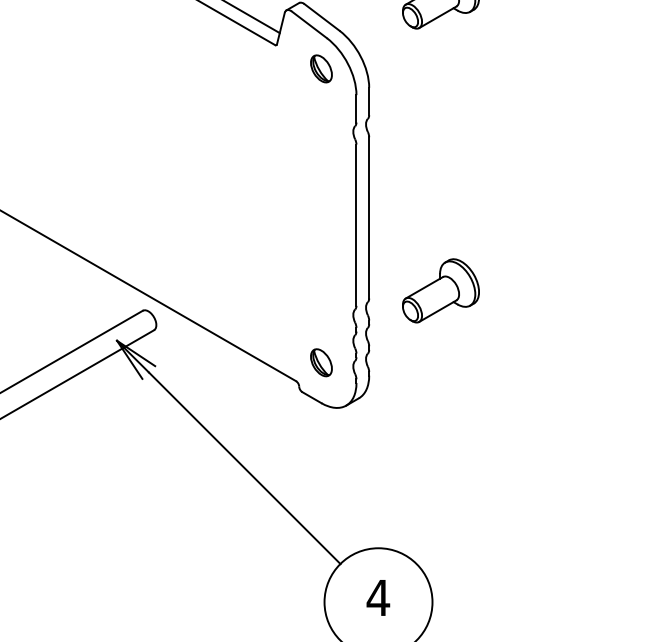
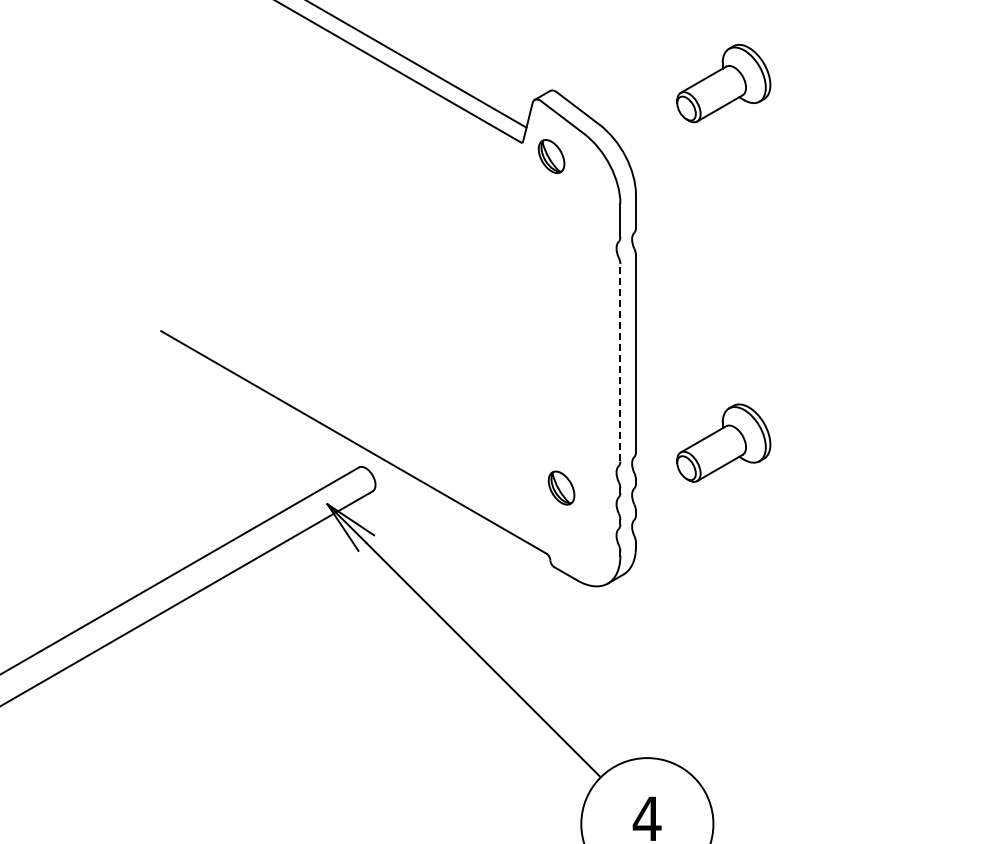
part: (321, 68) -> (551, 156), moved
line: (356, 224) -> (620, 362), solid -> dashed
part: (321, 362) -> (561, 487), moved

